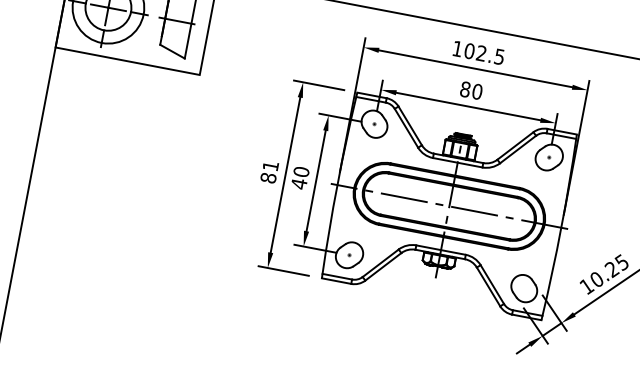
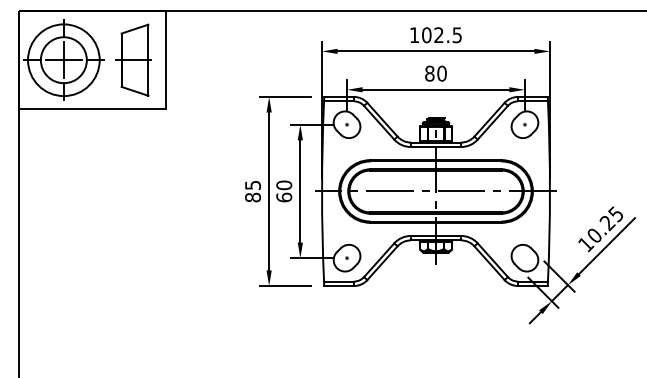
text: (271, 166) -> (253, 185), 81 -> 85
text: (299, 183) -> (284, 197), 40 -> 60

